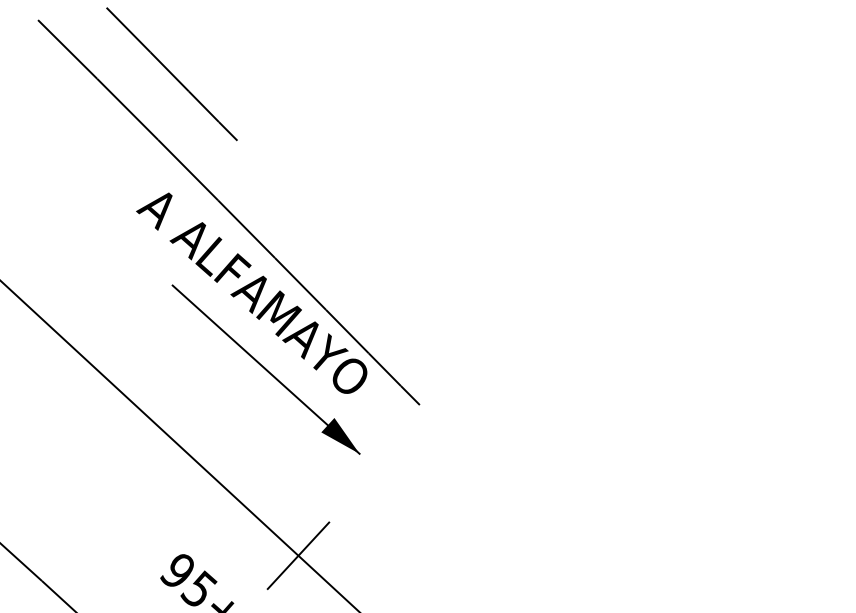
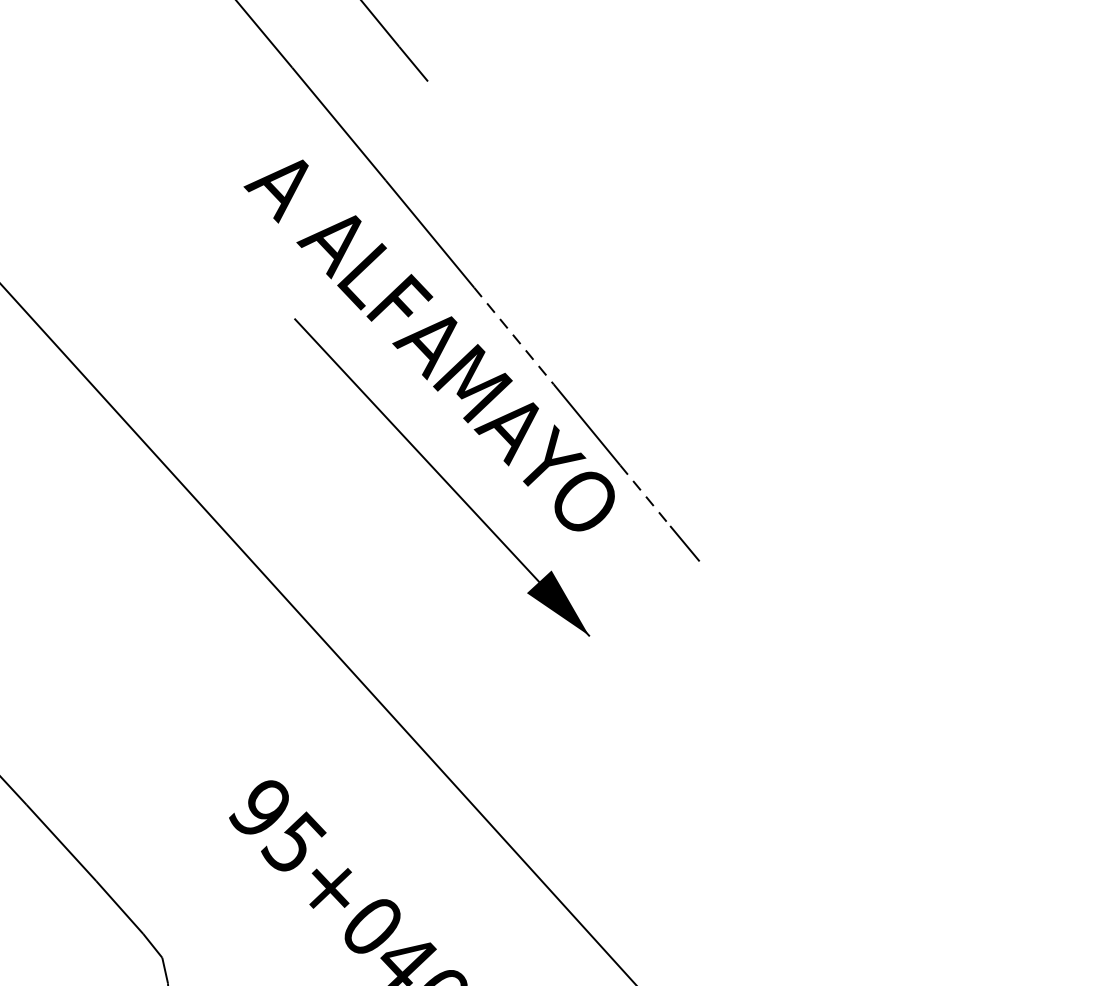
line: (300, 284) -> (513, 337), solid -> dashed
line: (384, 369) -> (644, 495), solid -> dashed
line: (298, 555) -> (469, 800), removed

